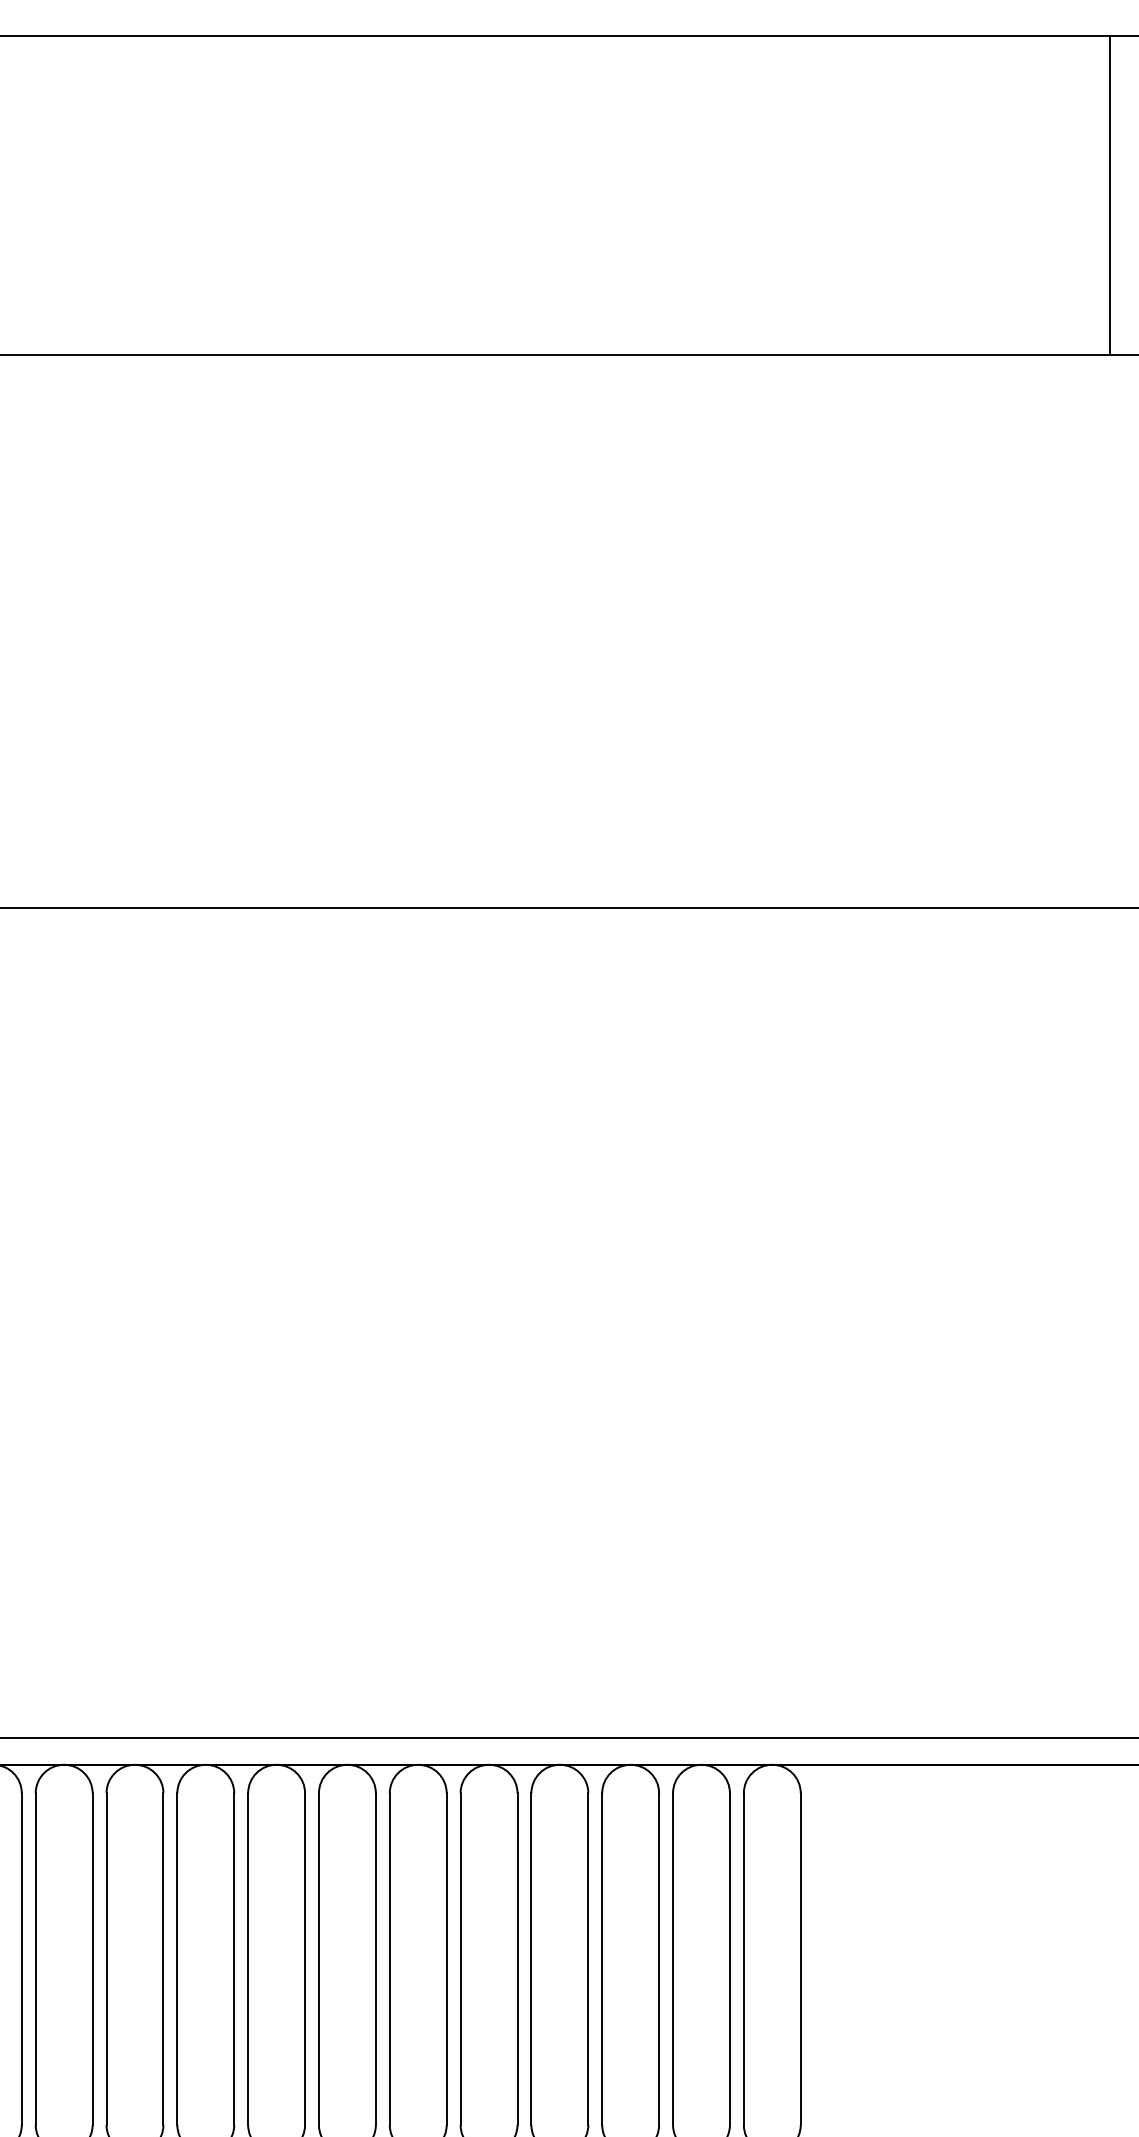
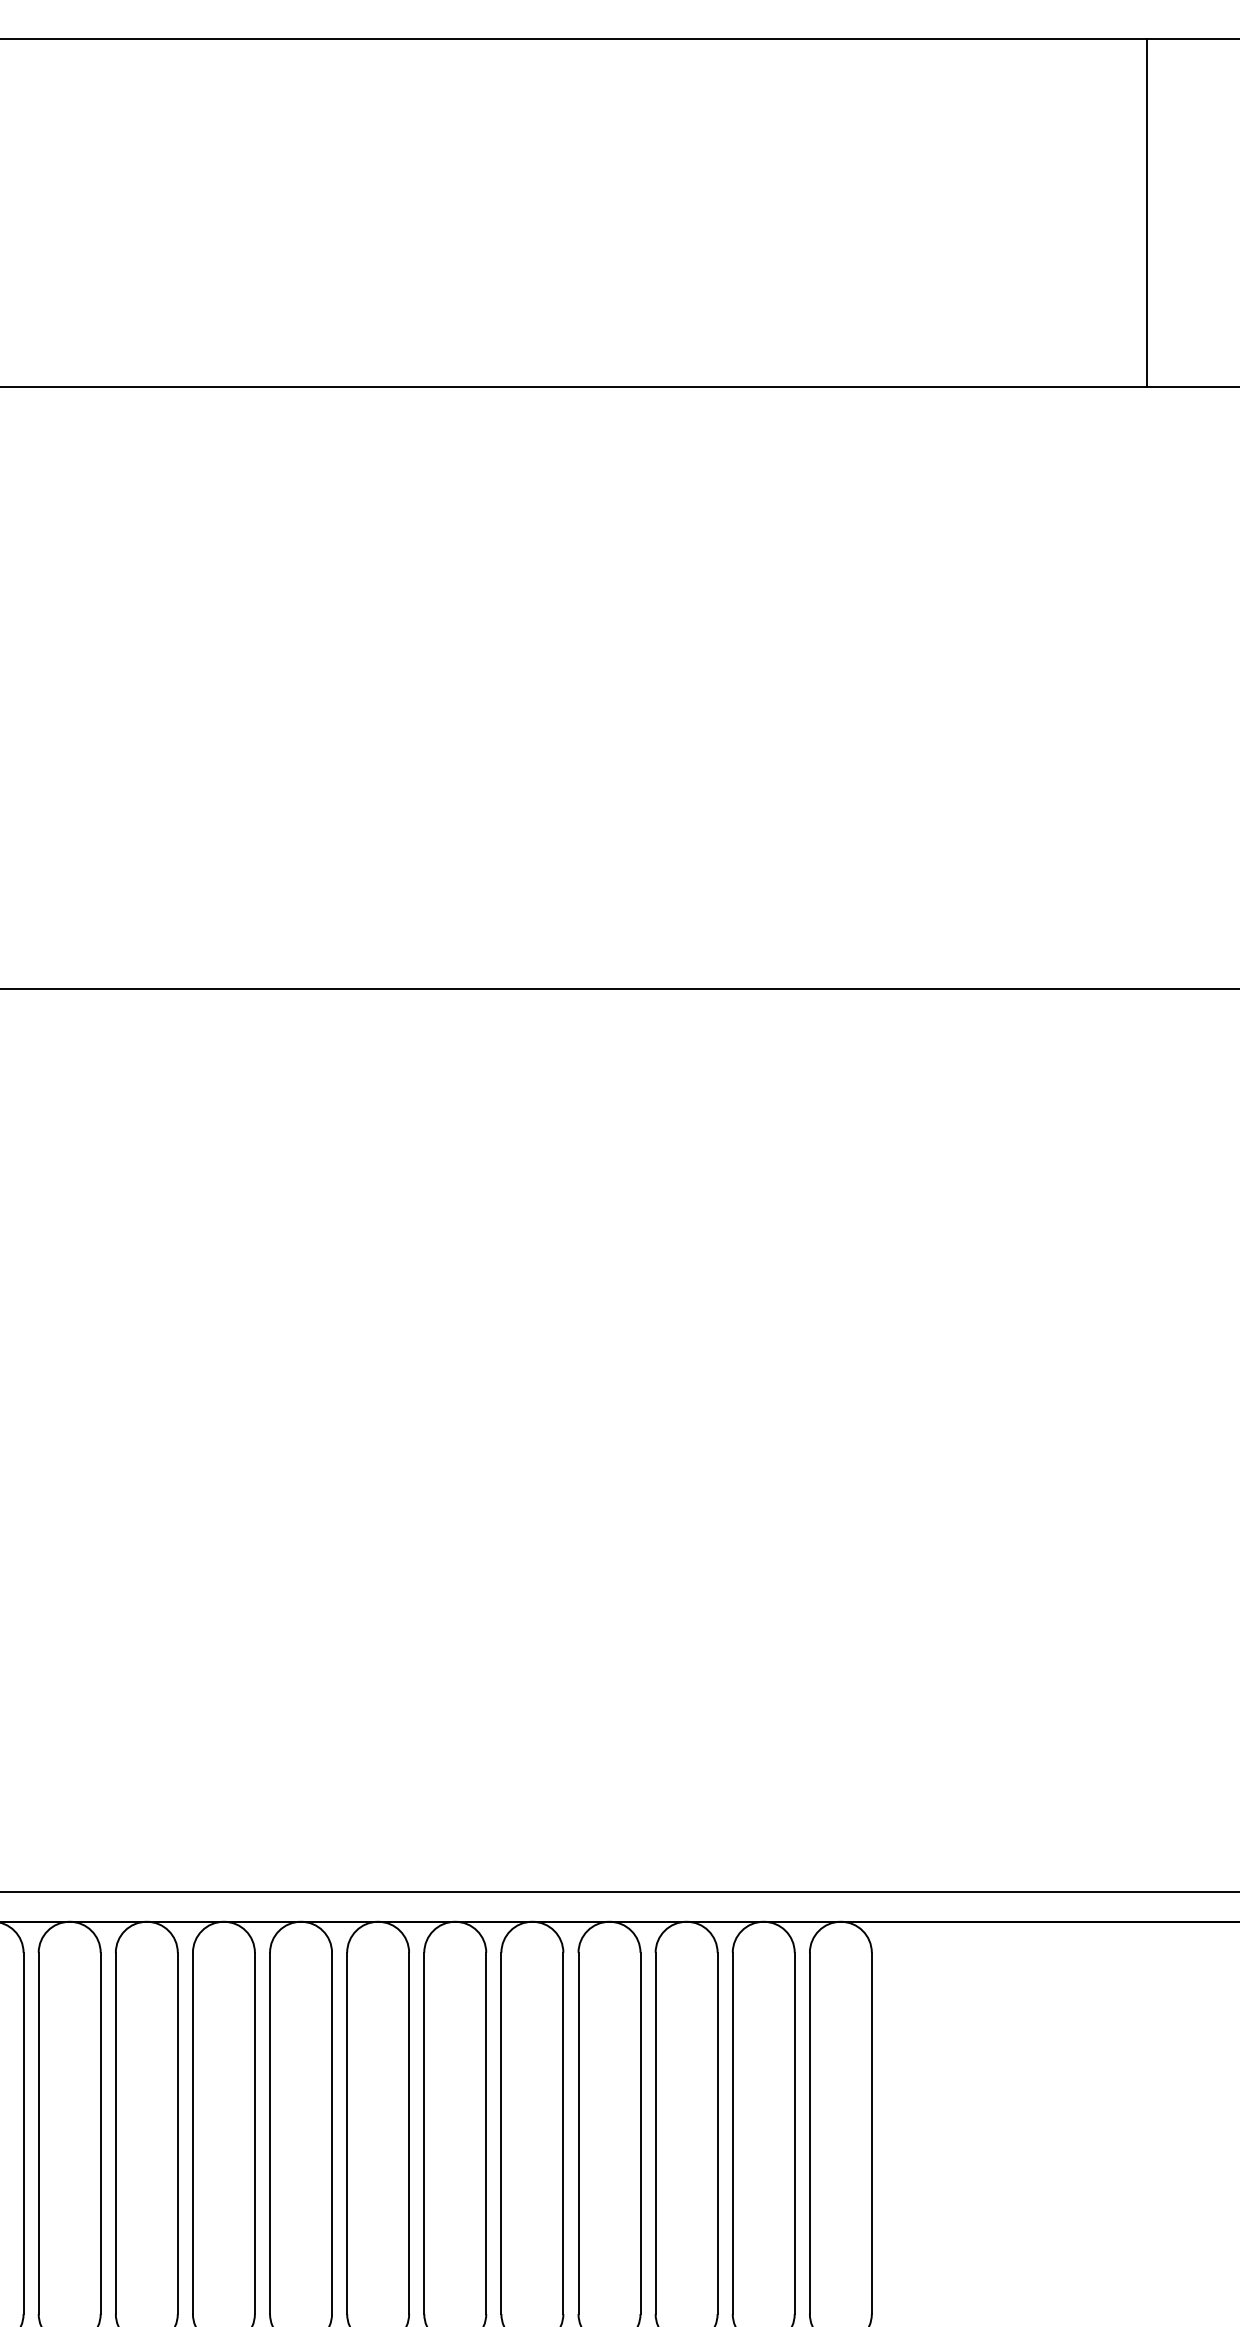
line: (1110, 195) -> (1147, 212), moved

